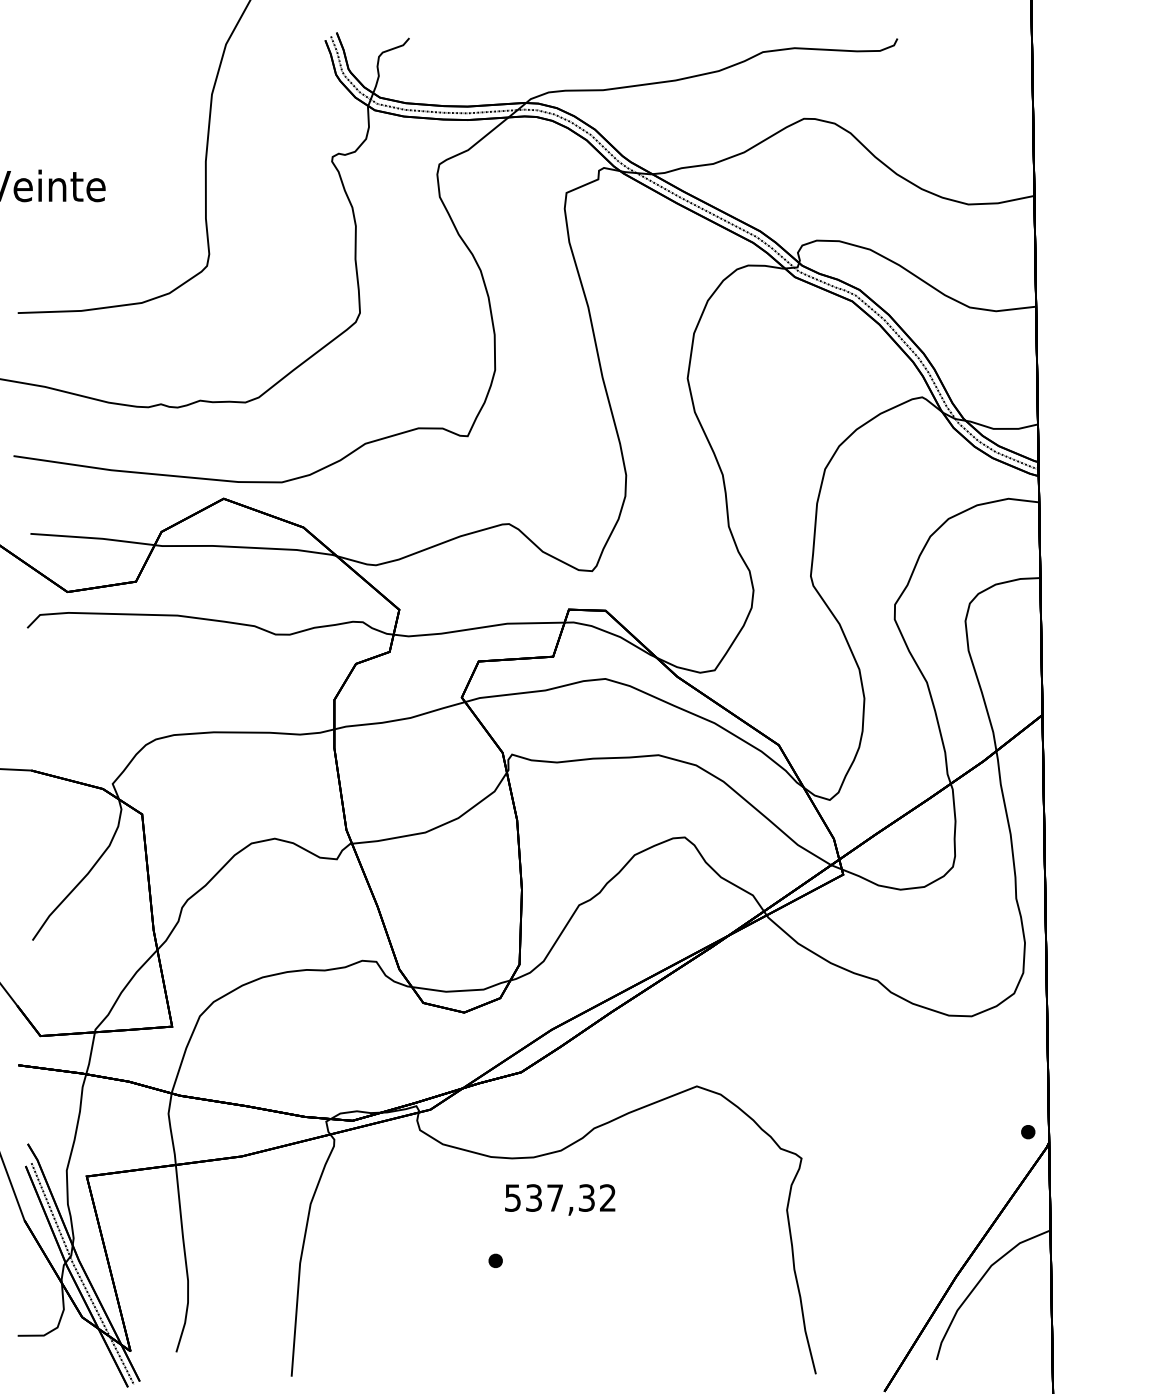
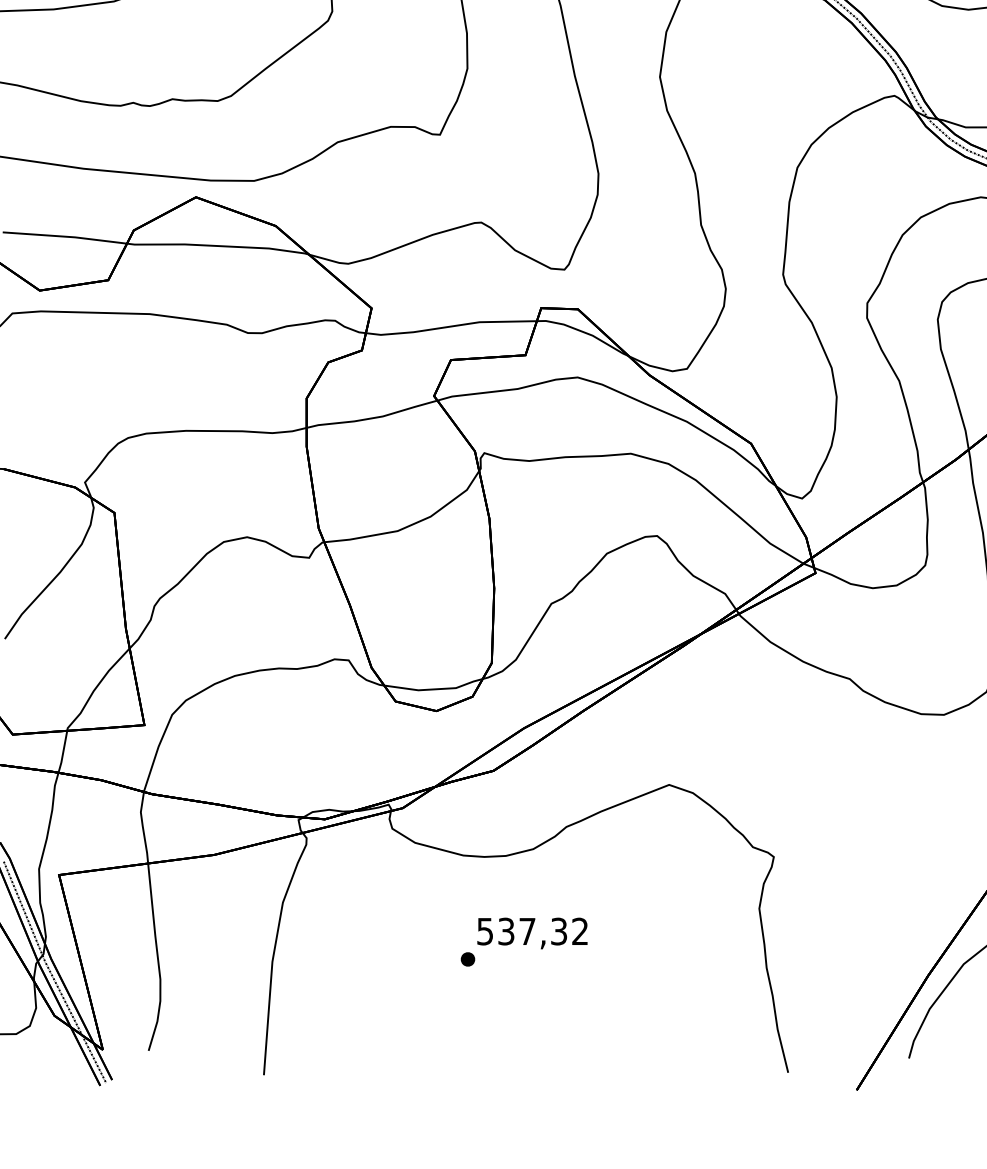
text: (560, 1199) -> (532, 933), moved

